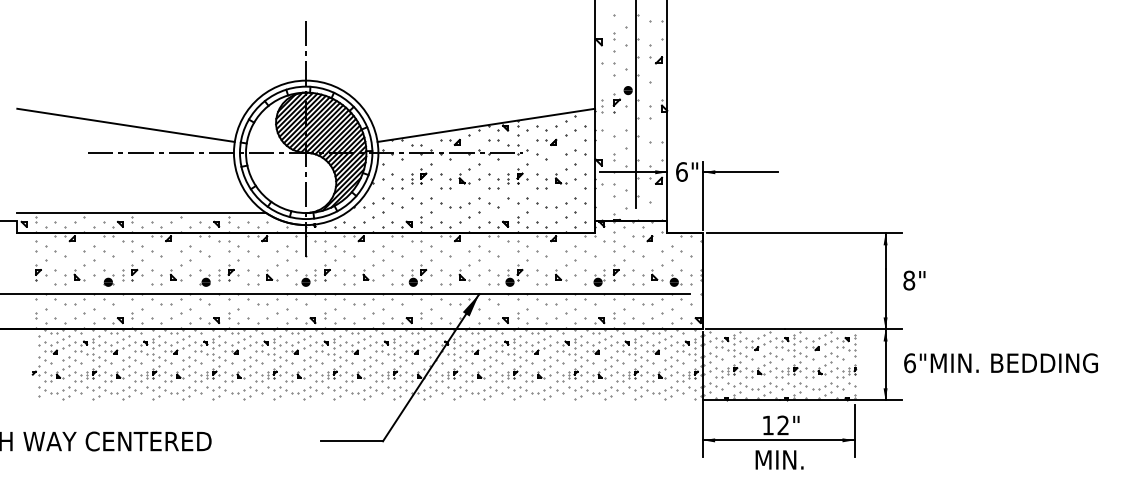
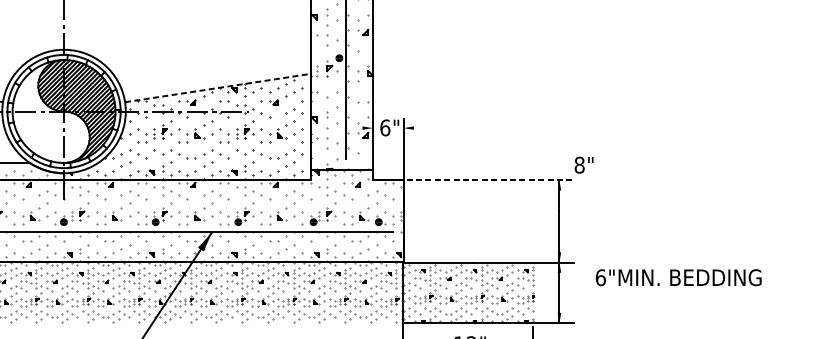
line: (486, 125) -> (218, 88), solid -> dashed
line: (633, 172) -> (343, 128), removed
line: (740, 172) -> (435, 128), removed
line: (804, 233) -> (490, 180), solid -> dashed
text: (914, 280) -> (584, 165), moved
text: (1000, 363) -> (678, 277), moved

